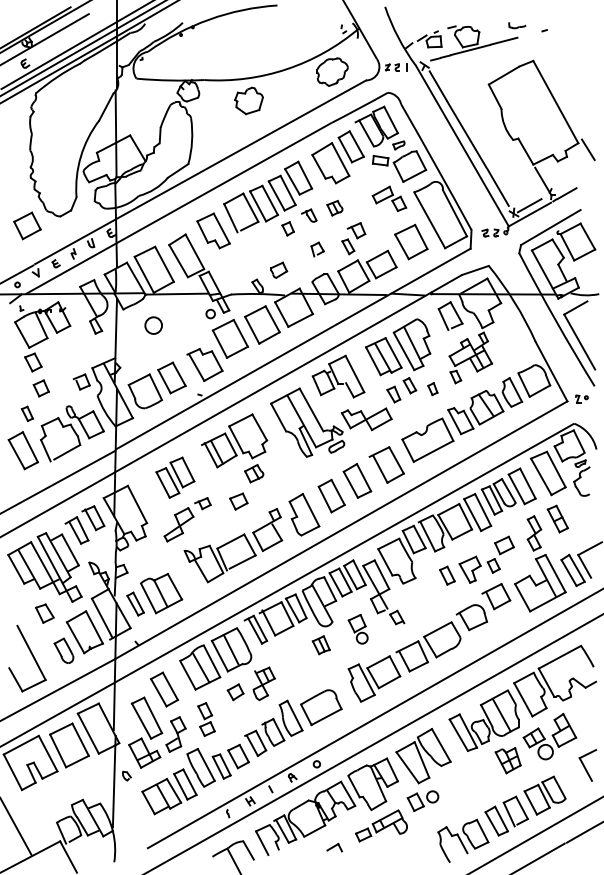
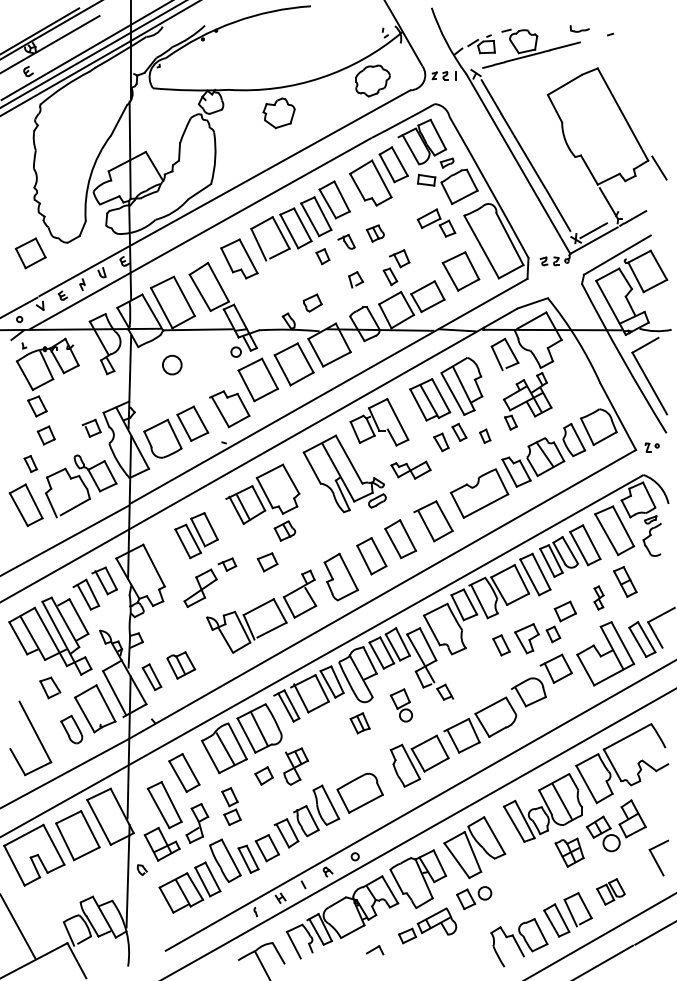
part: (366, 419) -> (410, 470), size x0.7
part: (533, 532) -> (598, 597), size x0.6
part: (161, 593) -> (181, 665), size x0.6
part: (544, 795) -> (610, 891), size x0.6

